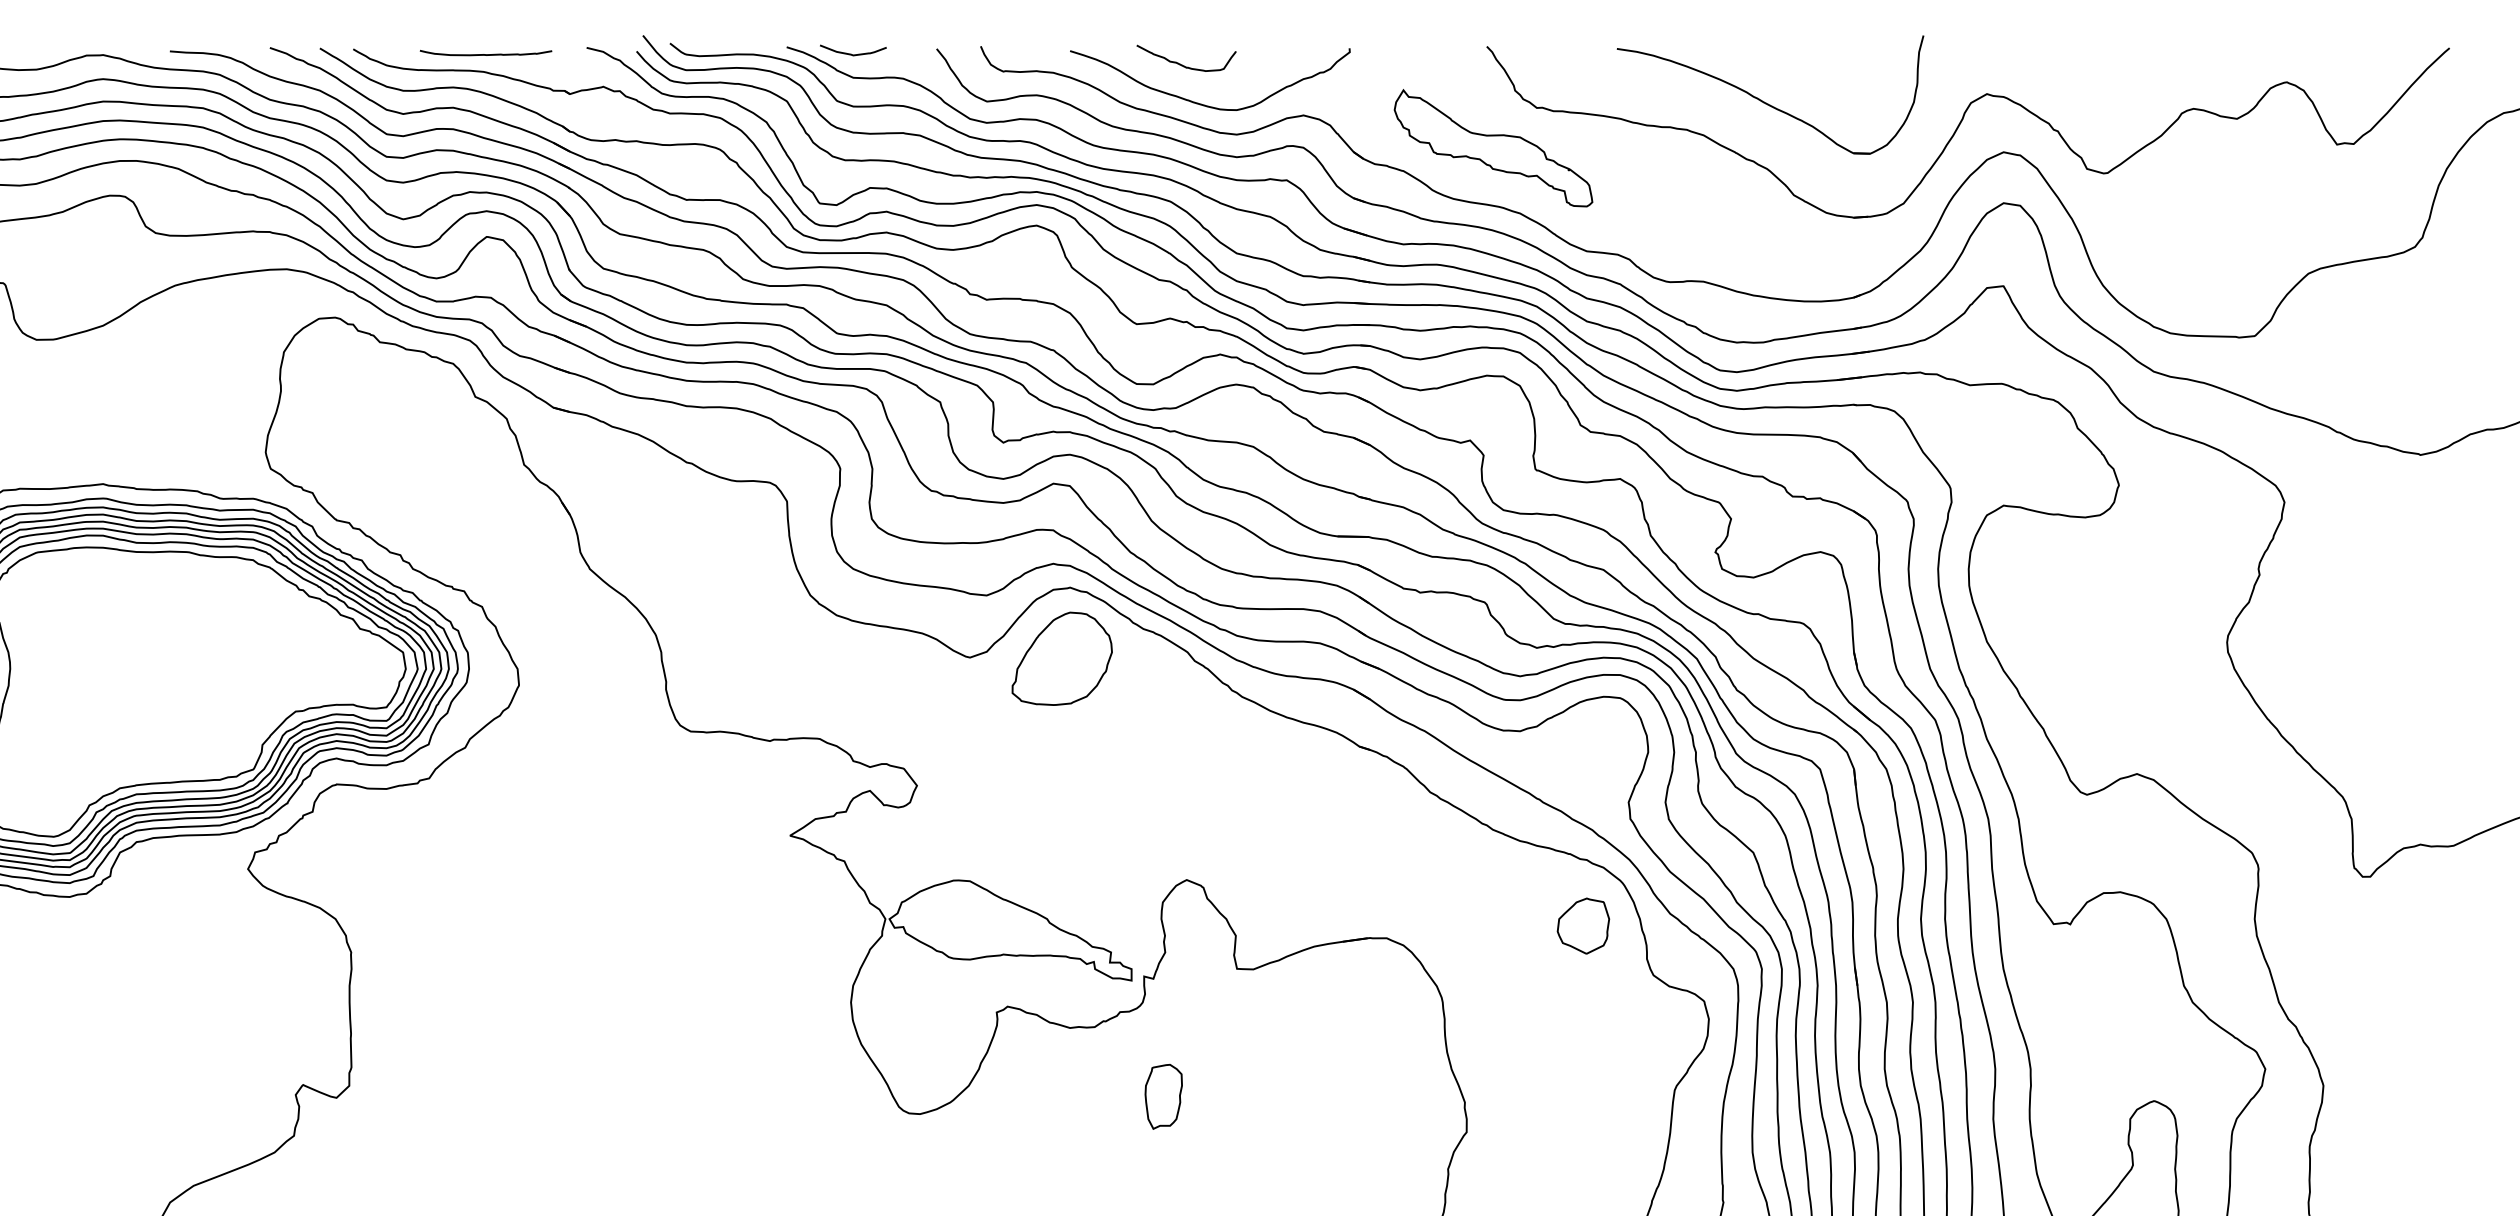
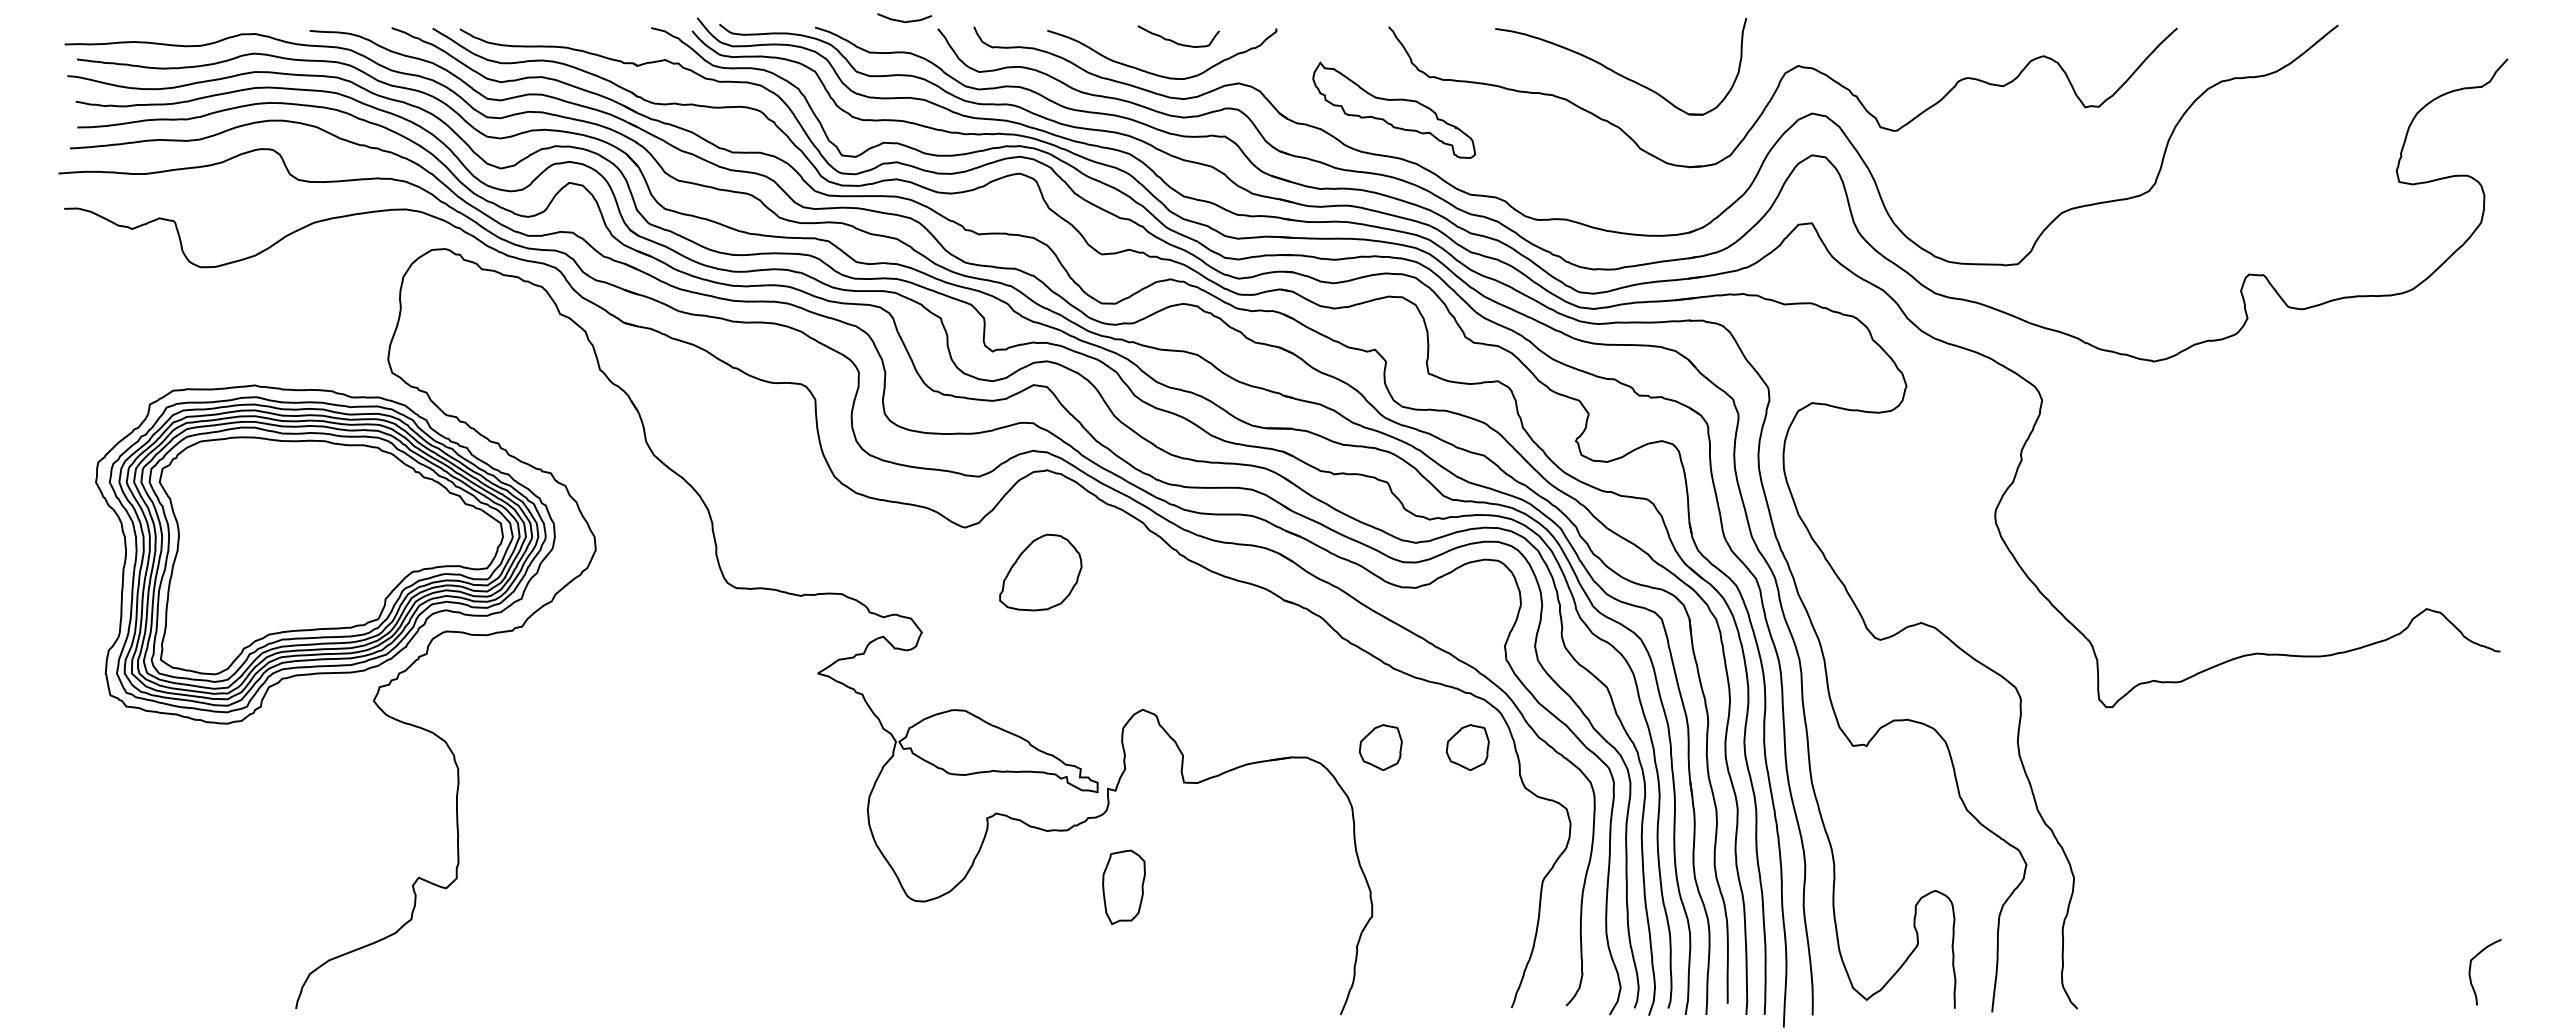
curve: (484, 53) -> (567, 32), removed
curve: (851, 53) -> (903, 20), moved
curve: (1182, 64) -> (1175, 41), moved
part: (1061, 658) -> (1040, 572), moved
part: (1476, 926) -> (1380, 747), added
part: (1163, 1096) -> (1123, 887), size x1.4

